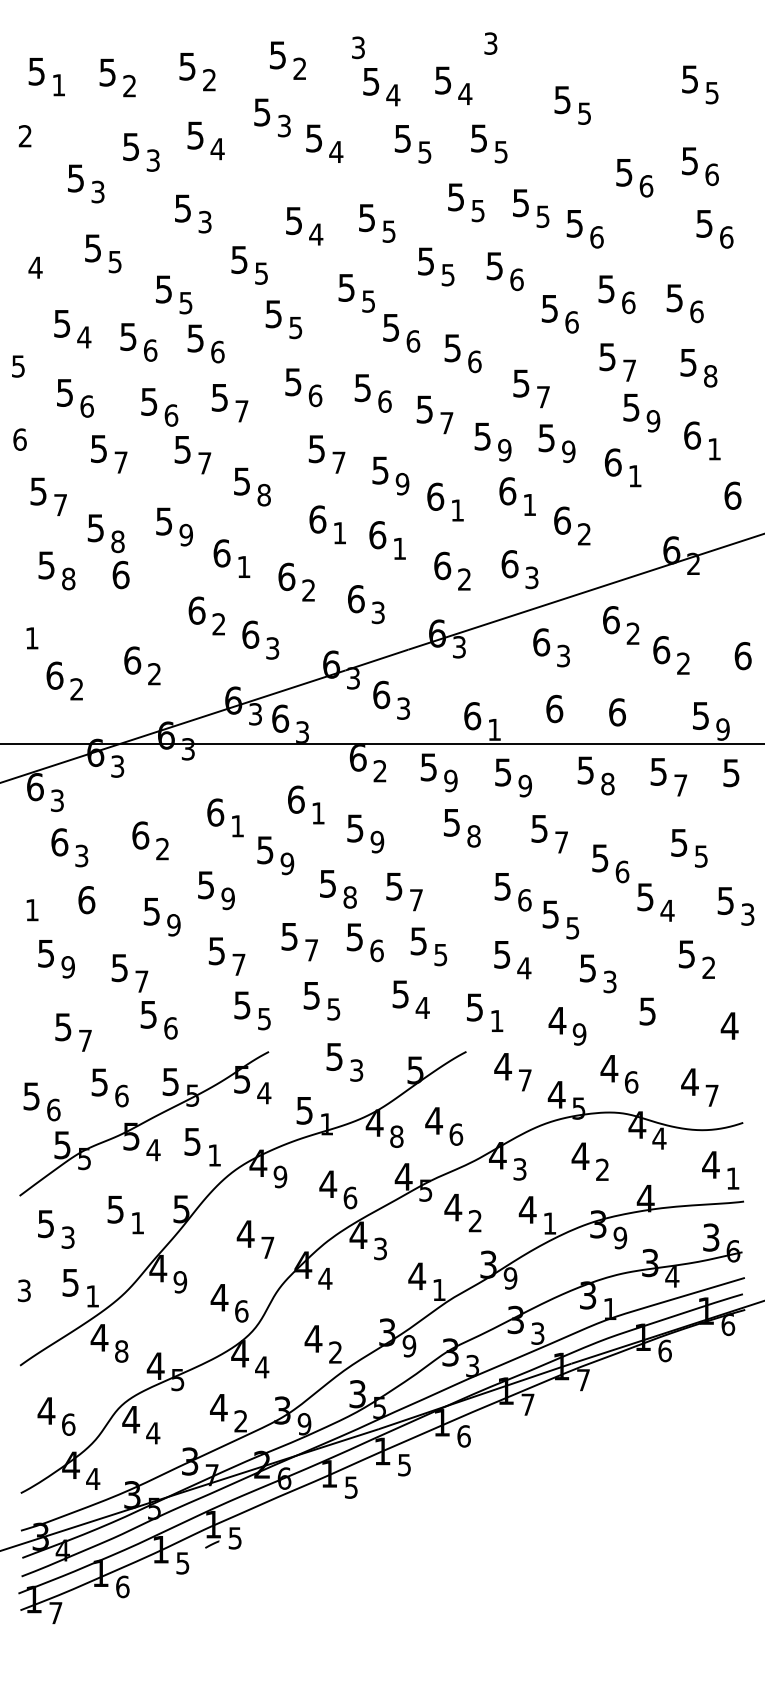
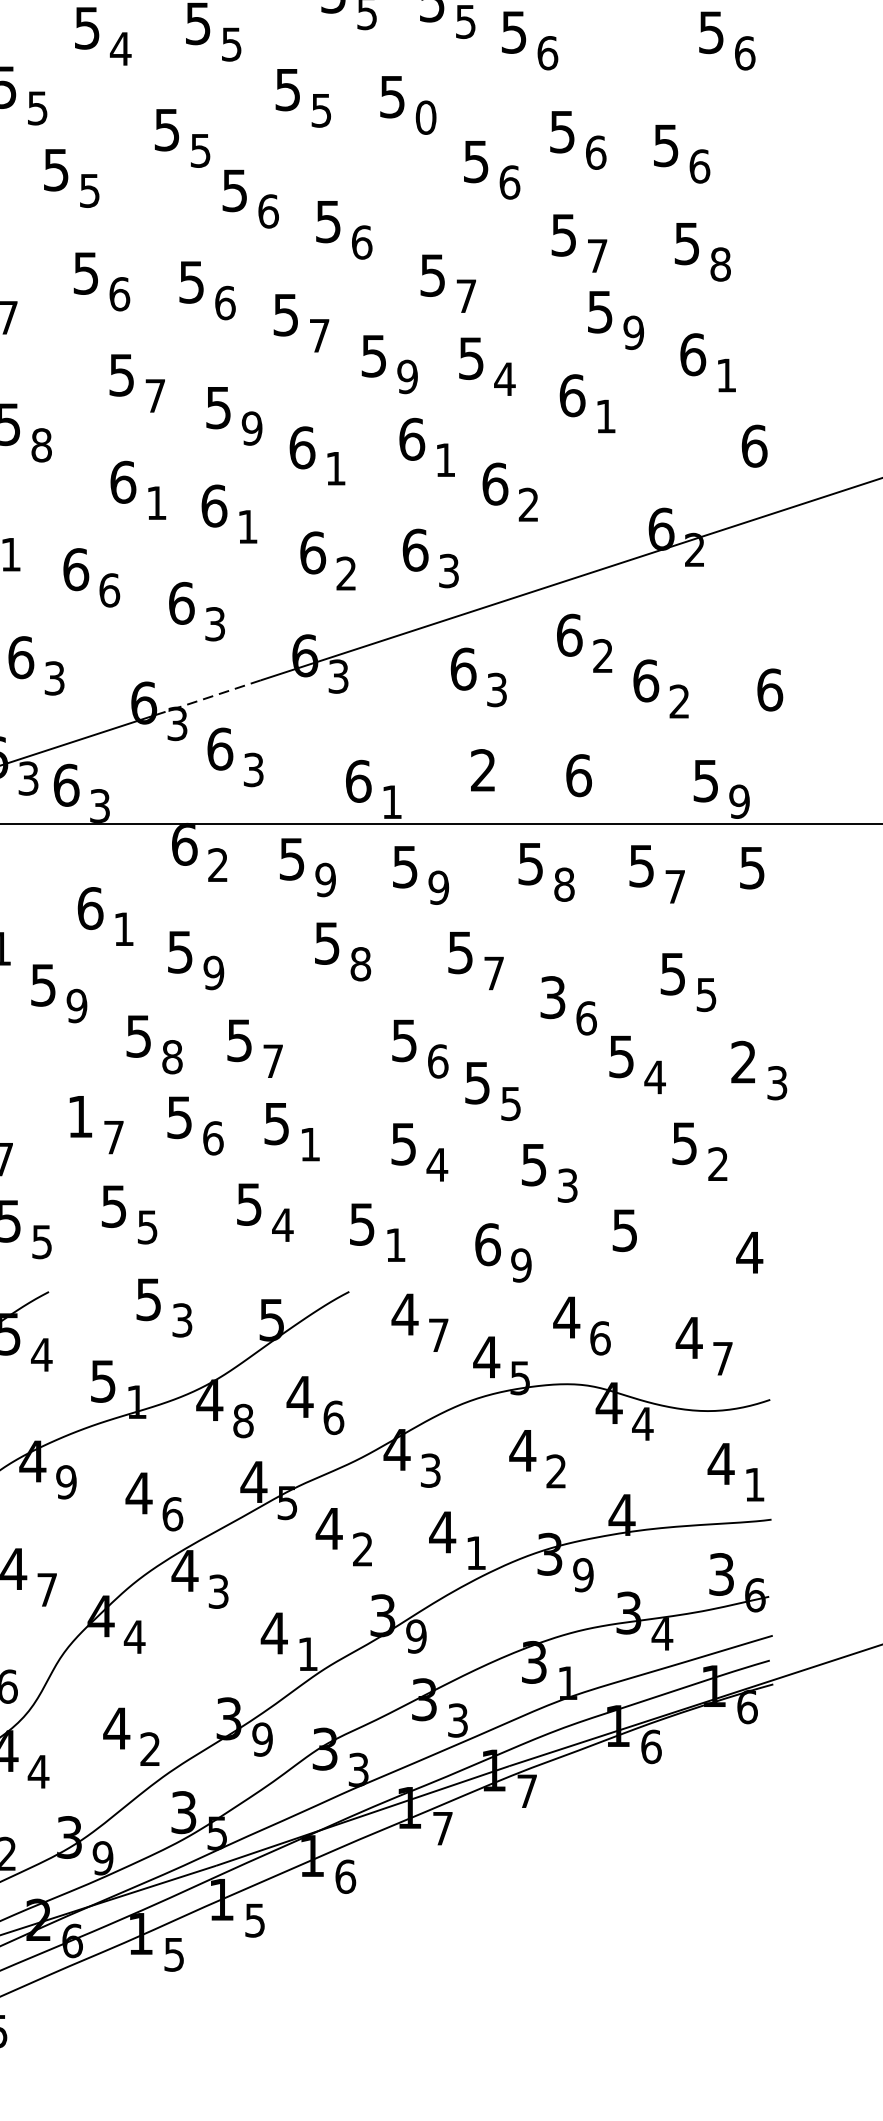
text: (516, 279) -> (425, 117), 6 -> 0
text: (568, 451) -> (504, 378), 9 -> 4
text: (308, 590) -> (109, 590), 2 -> 6
line: (376, 660) -> (212, 696), solid -> dashed
text: (554, 708) -> (483, 769), 6 -> 2
text: (600, 857) -> (553, 996), 5 -> 3
text: (725, 900) -> (743, 1061), 5 -> 2
text: (289, 936) -> (80, 1116), 5 -> 1
text: (440, 955) -> (309, 1145), 5 -> 1
text: (557, 1020) -> (487, 1244), 4 -> 6

